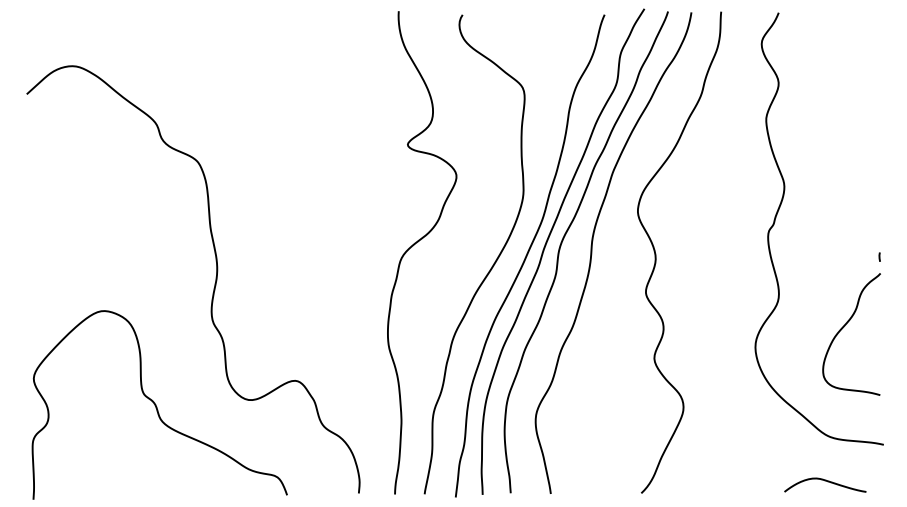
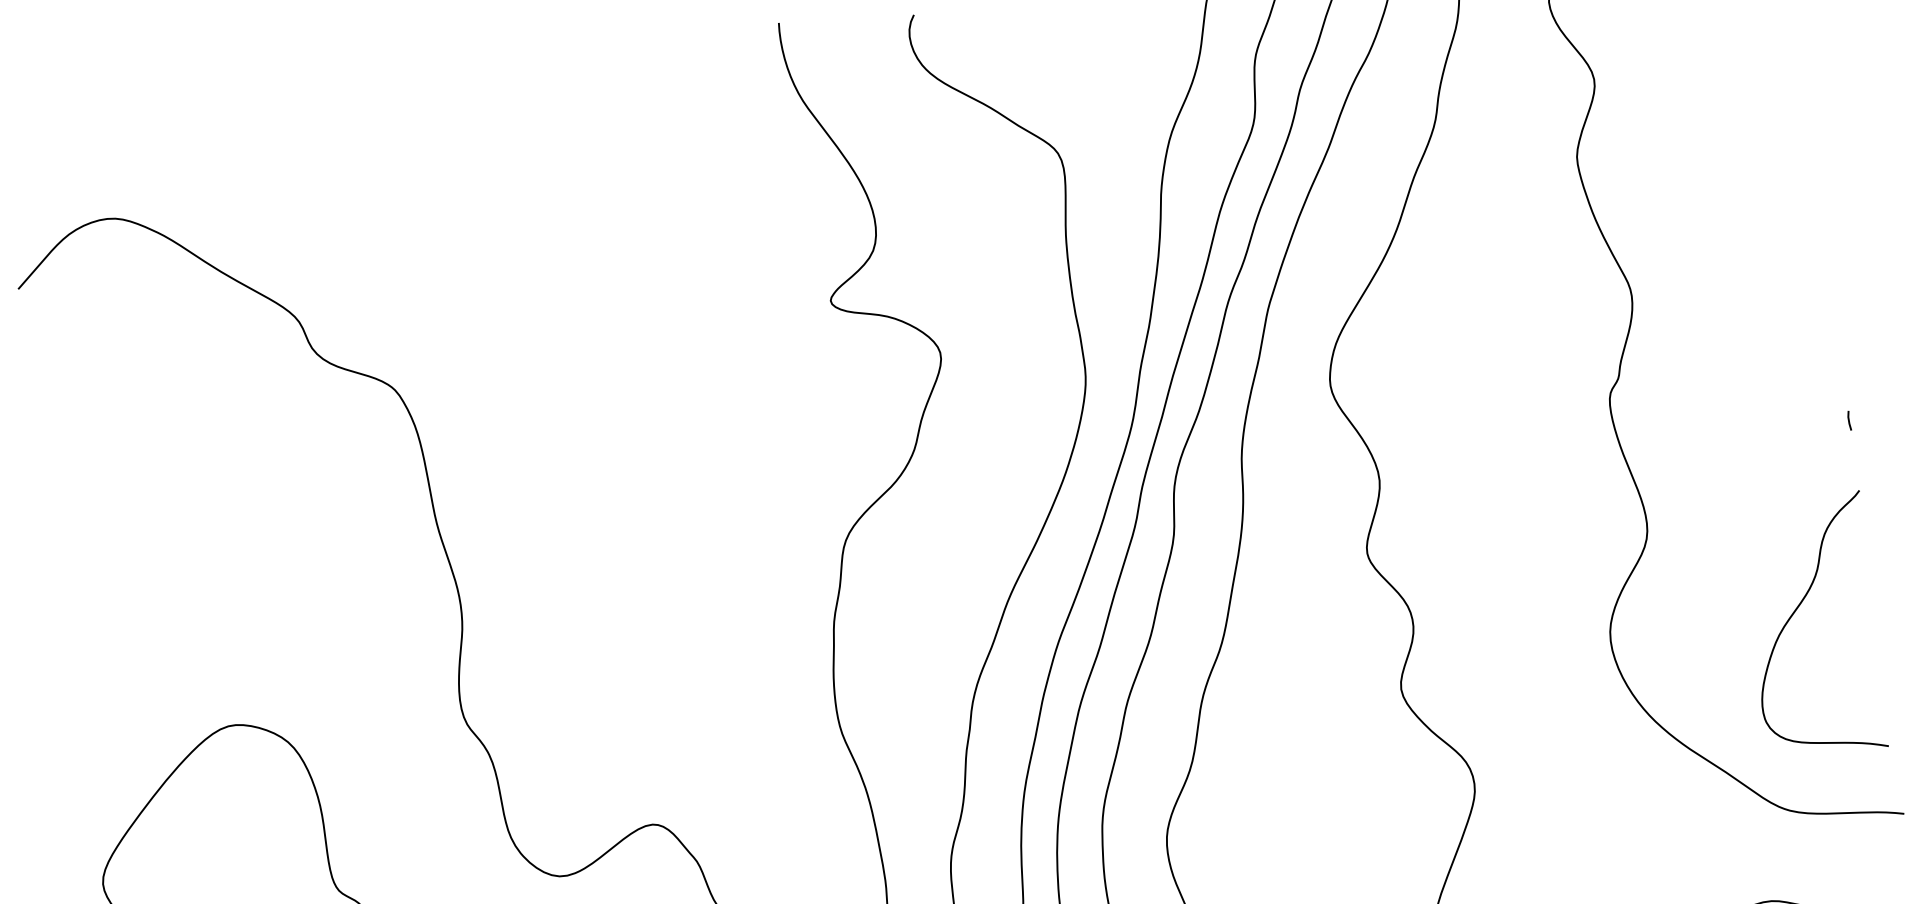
curve: (844, 327) -> (1796, 612), moved

